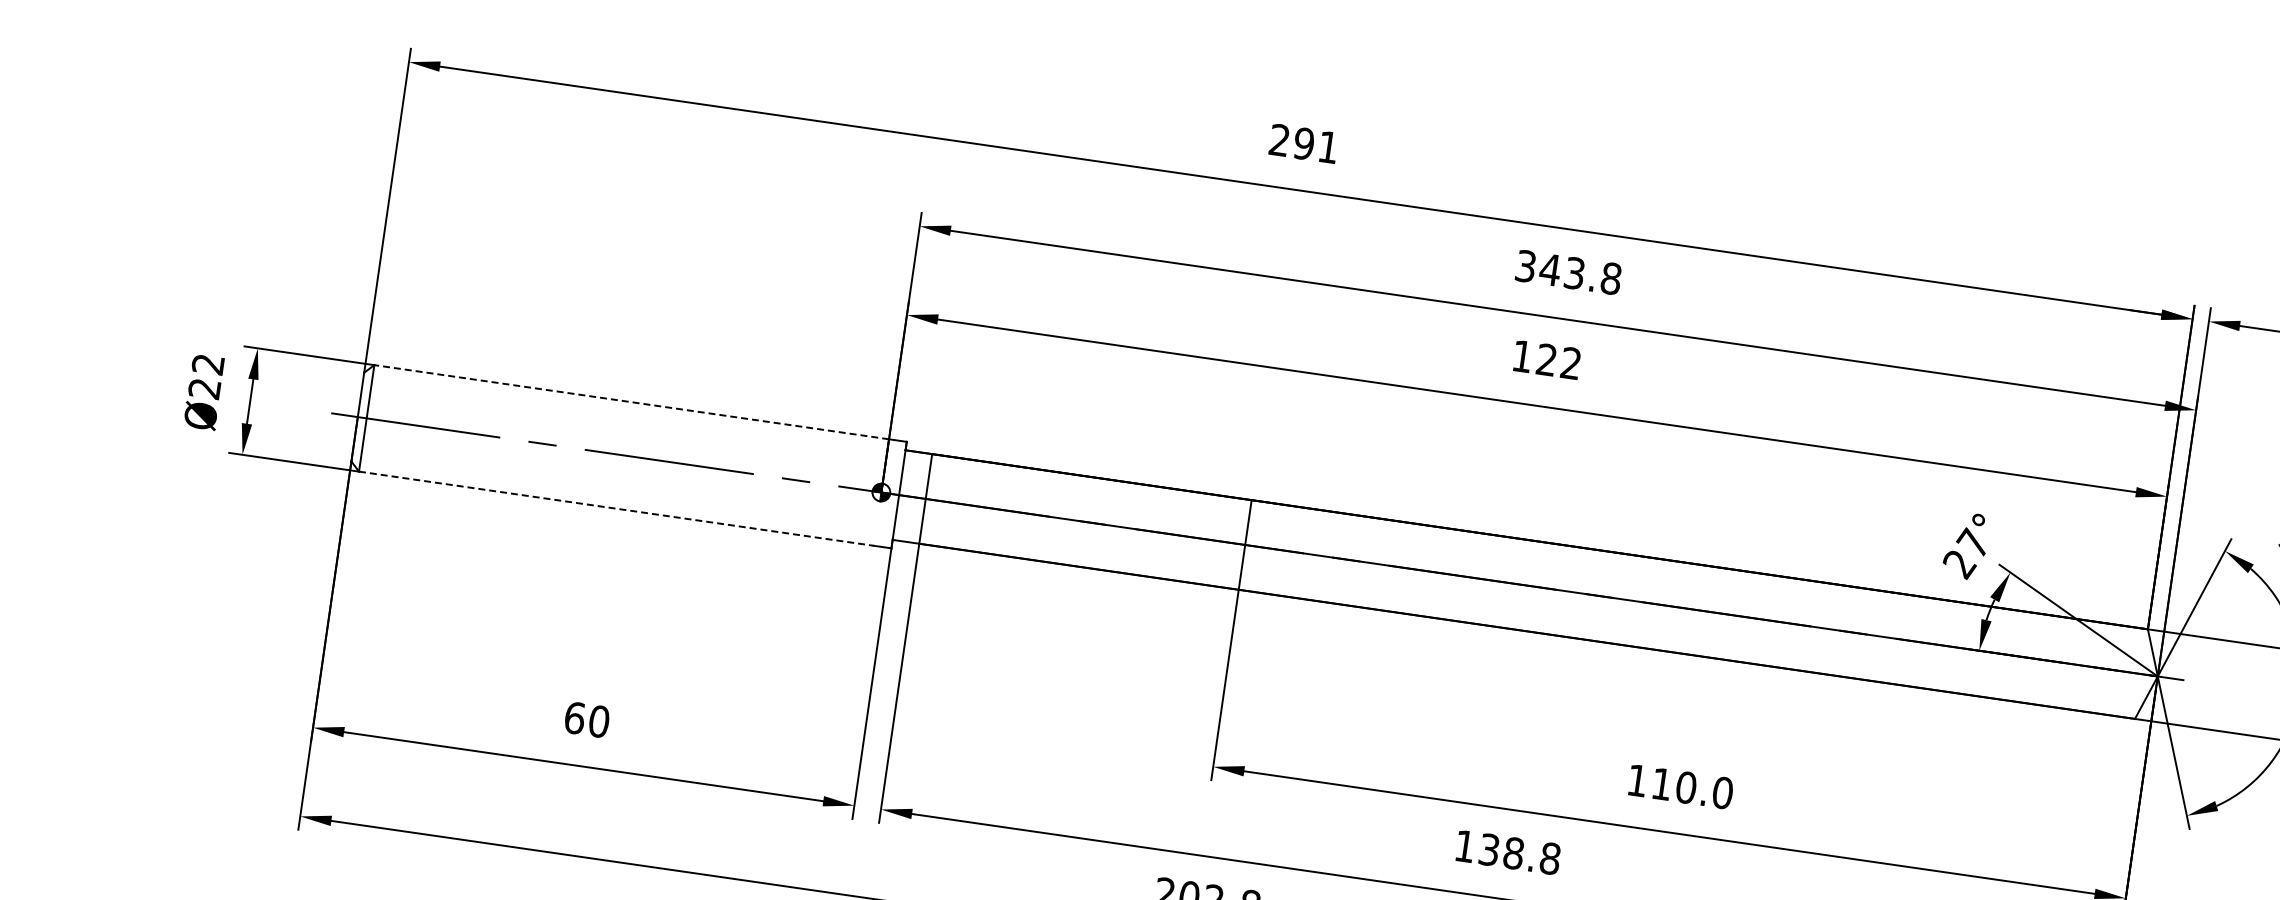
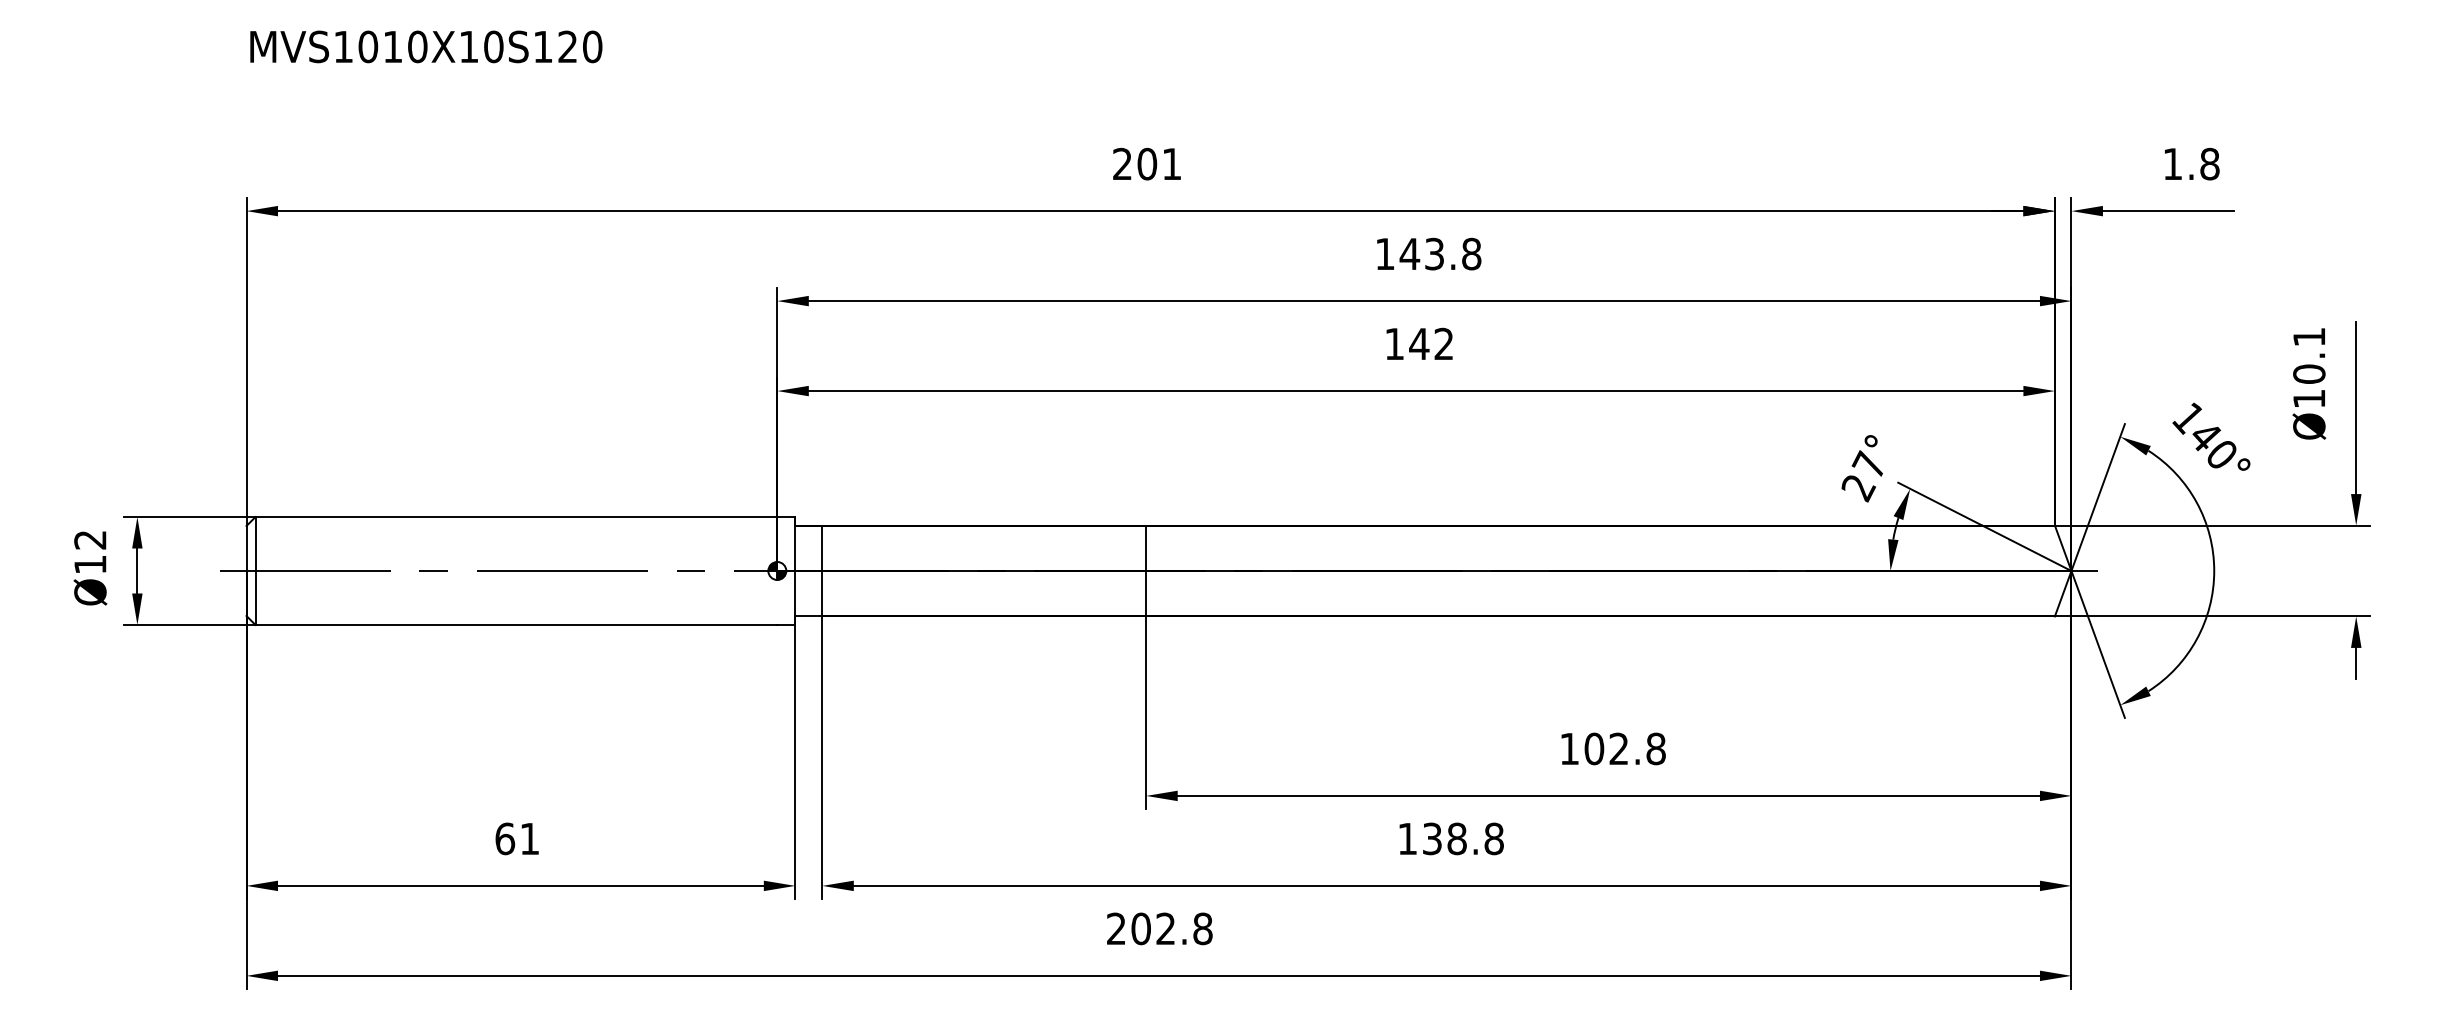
text: (1304, 144) -> (1147, 164), 291 -> 201
text: (1525, 265) -> (1384, 253), 343.8 -> 143.8
text: (1547, 359) -> (1419, 343), 122 -> 142
text: (204, 389) -> (90, 565), Ø22 -> Ø12
line: (631, 402) -> (516, 517), dashed -> solid
line: (616, 508) -> (516, 624), dashed -> solid
text: (598, 721) -> (529, 838), 60 -> 61
text: (1691, 788) -> (1624, 748), 110.0 -> 102.8

